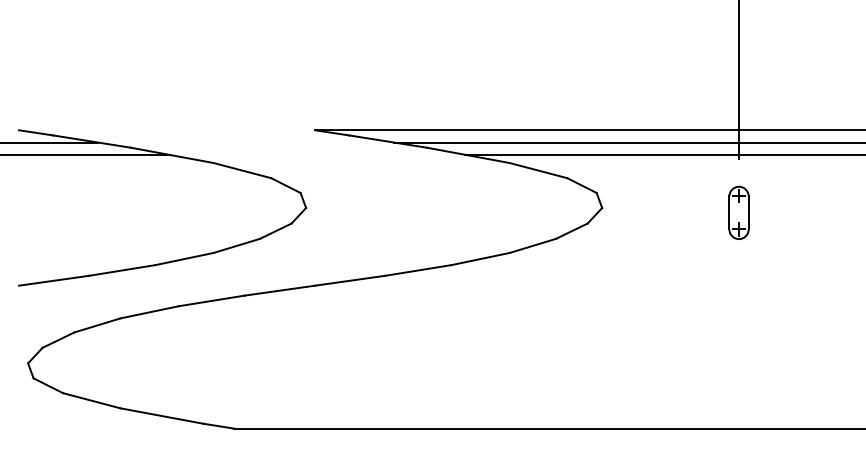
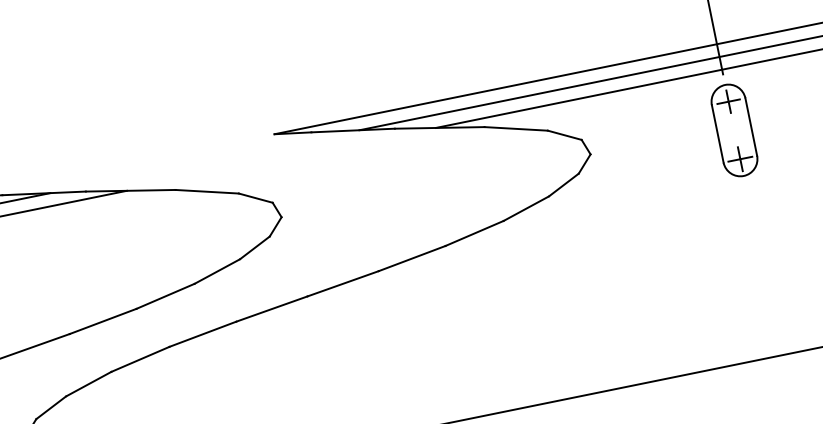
part: (738, 212) -> (733, 130), size x1.67

